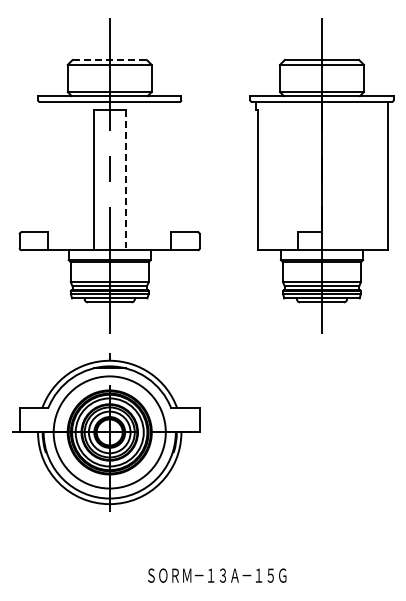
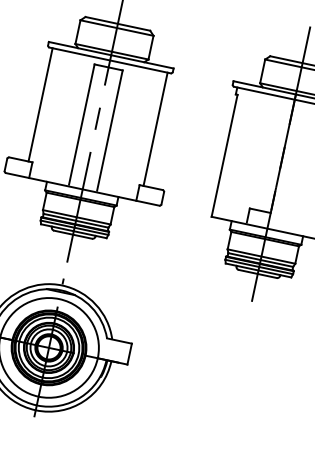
line: (110, 60) -> (118, 24), dashed -> solid
line: (43, 167) -> (40, 105), added
line: (175, 167) -> (155, 129), added
line: (125, 179) -> (109, 130), dashed -> solid

